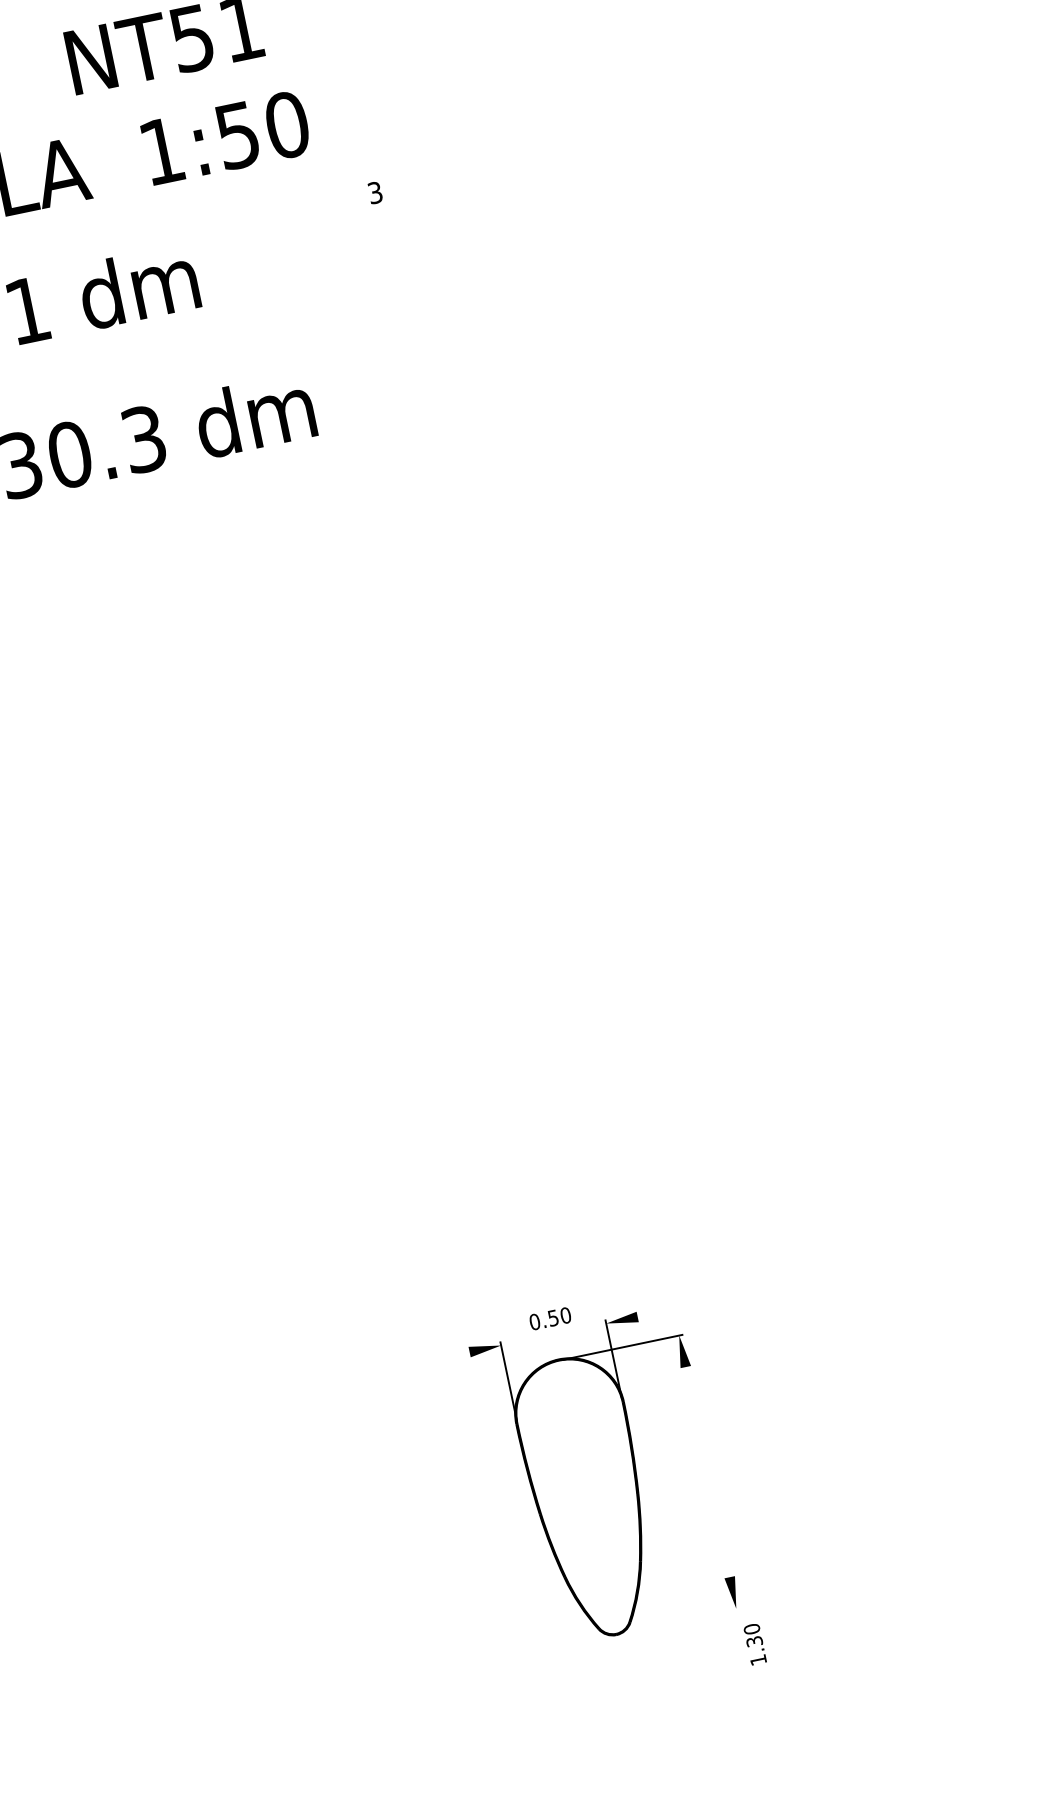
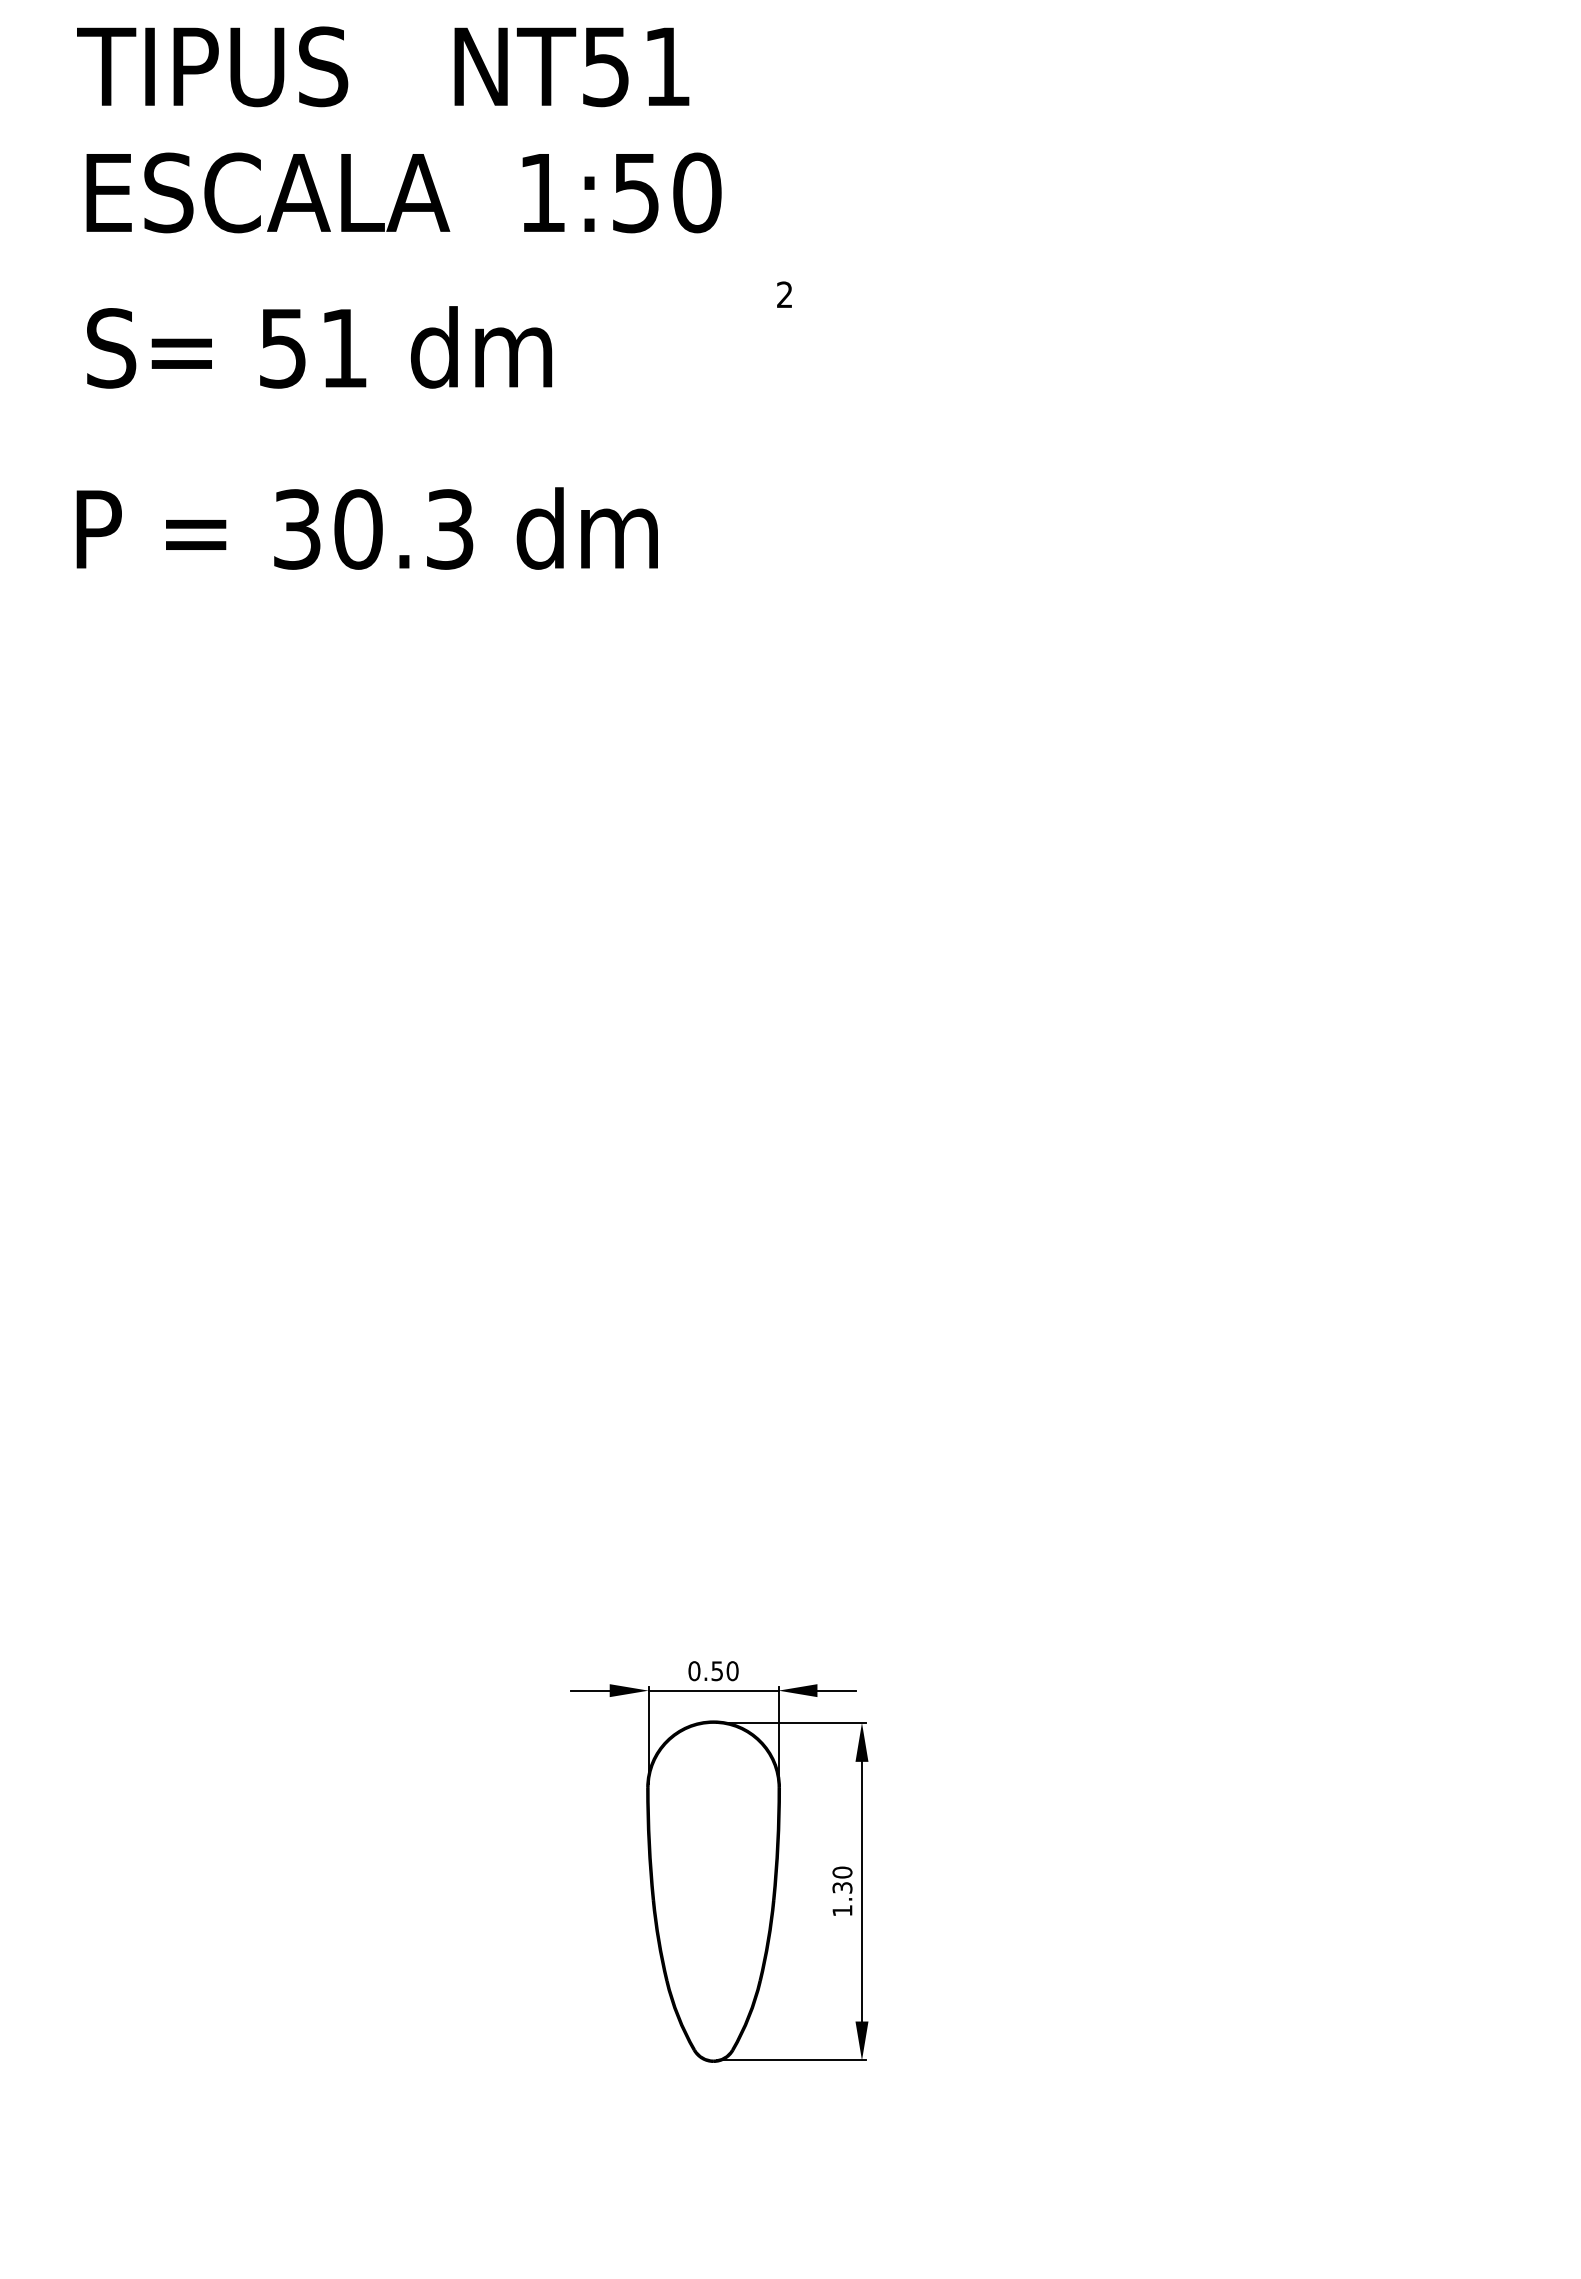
text: (375, 192) -> (784, 294), 3 -> 2
line: (653, 1313) -> (836, 1690), added
line: (553, 1334) -> (713, 1690), added
line: (453, 1355) -> (589, 1690), added
line: (707, 1472) -> (861, 1891), added
line: (679, 1620) -> (791, 2060), added
text: (755, 1643) -> (842, 1890), moved

